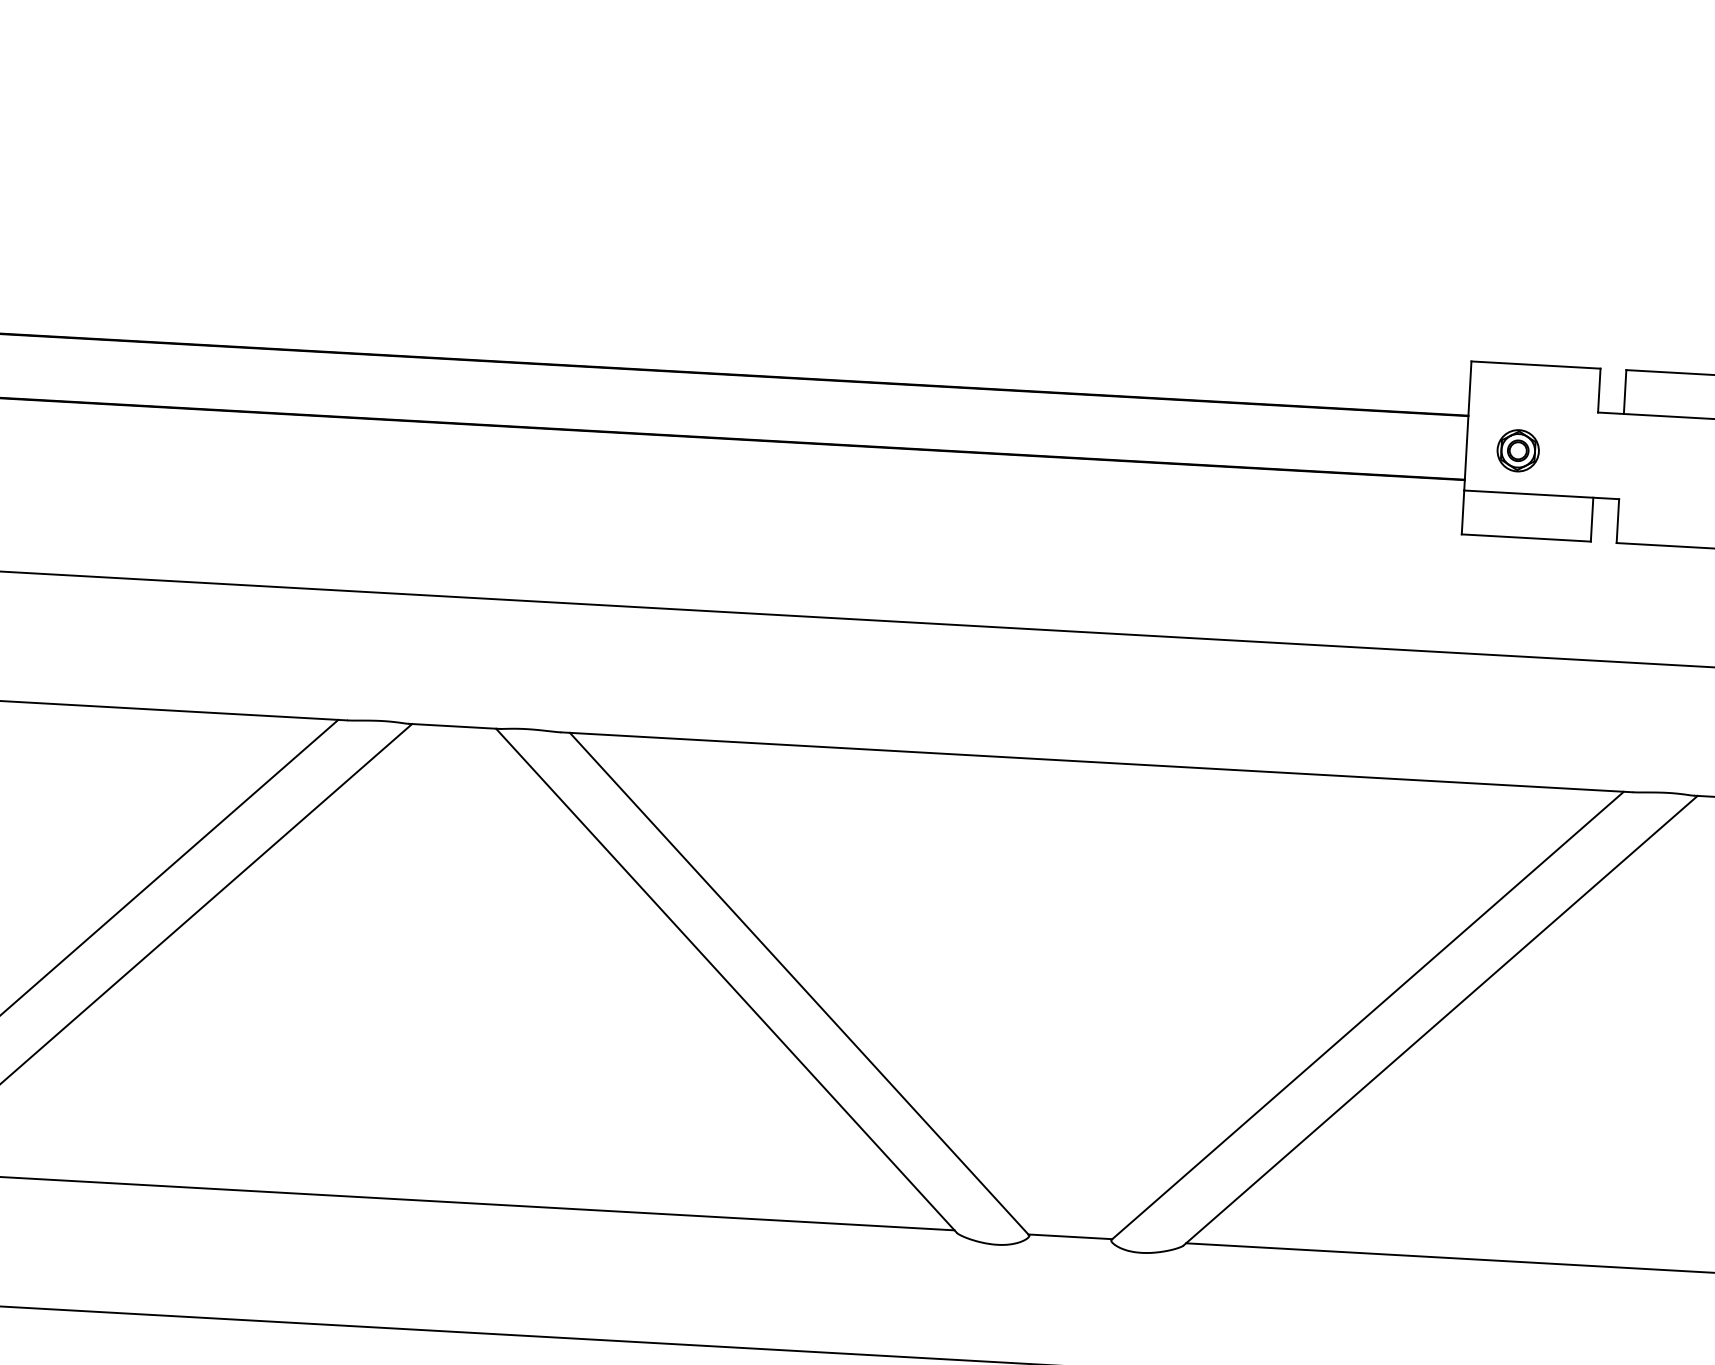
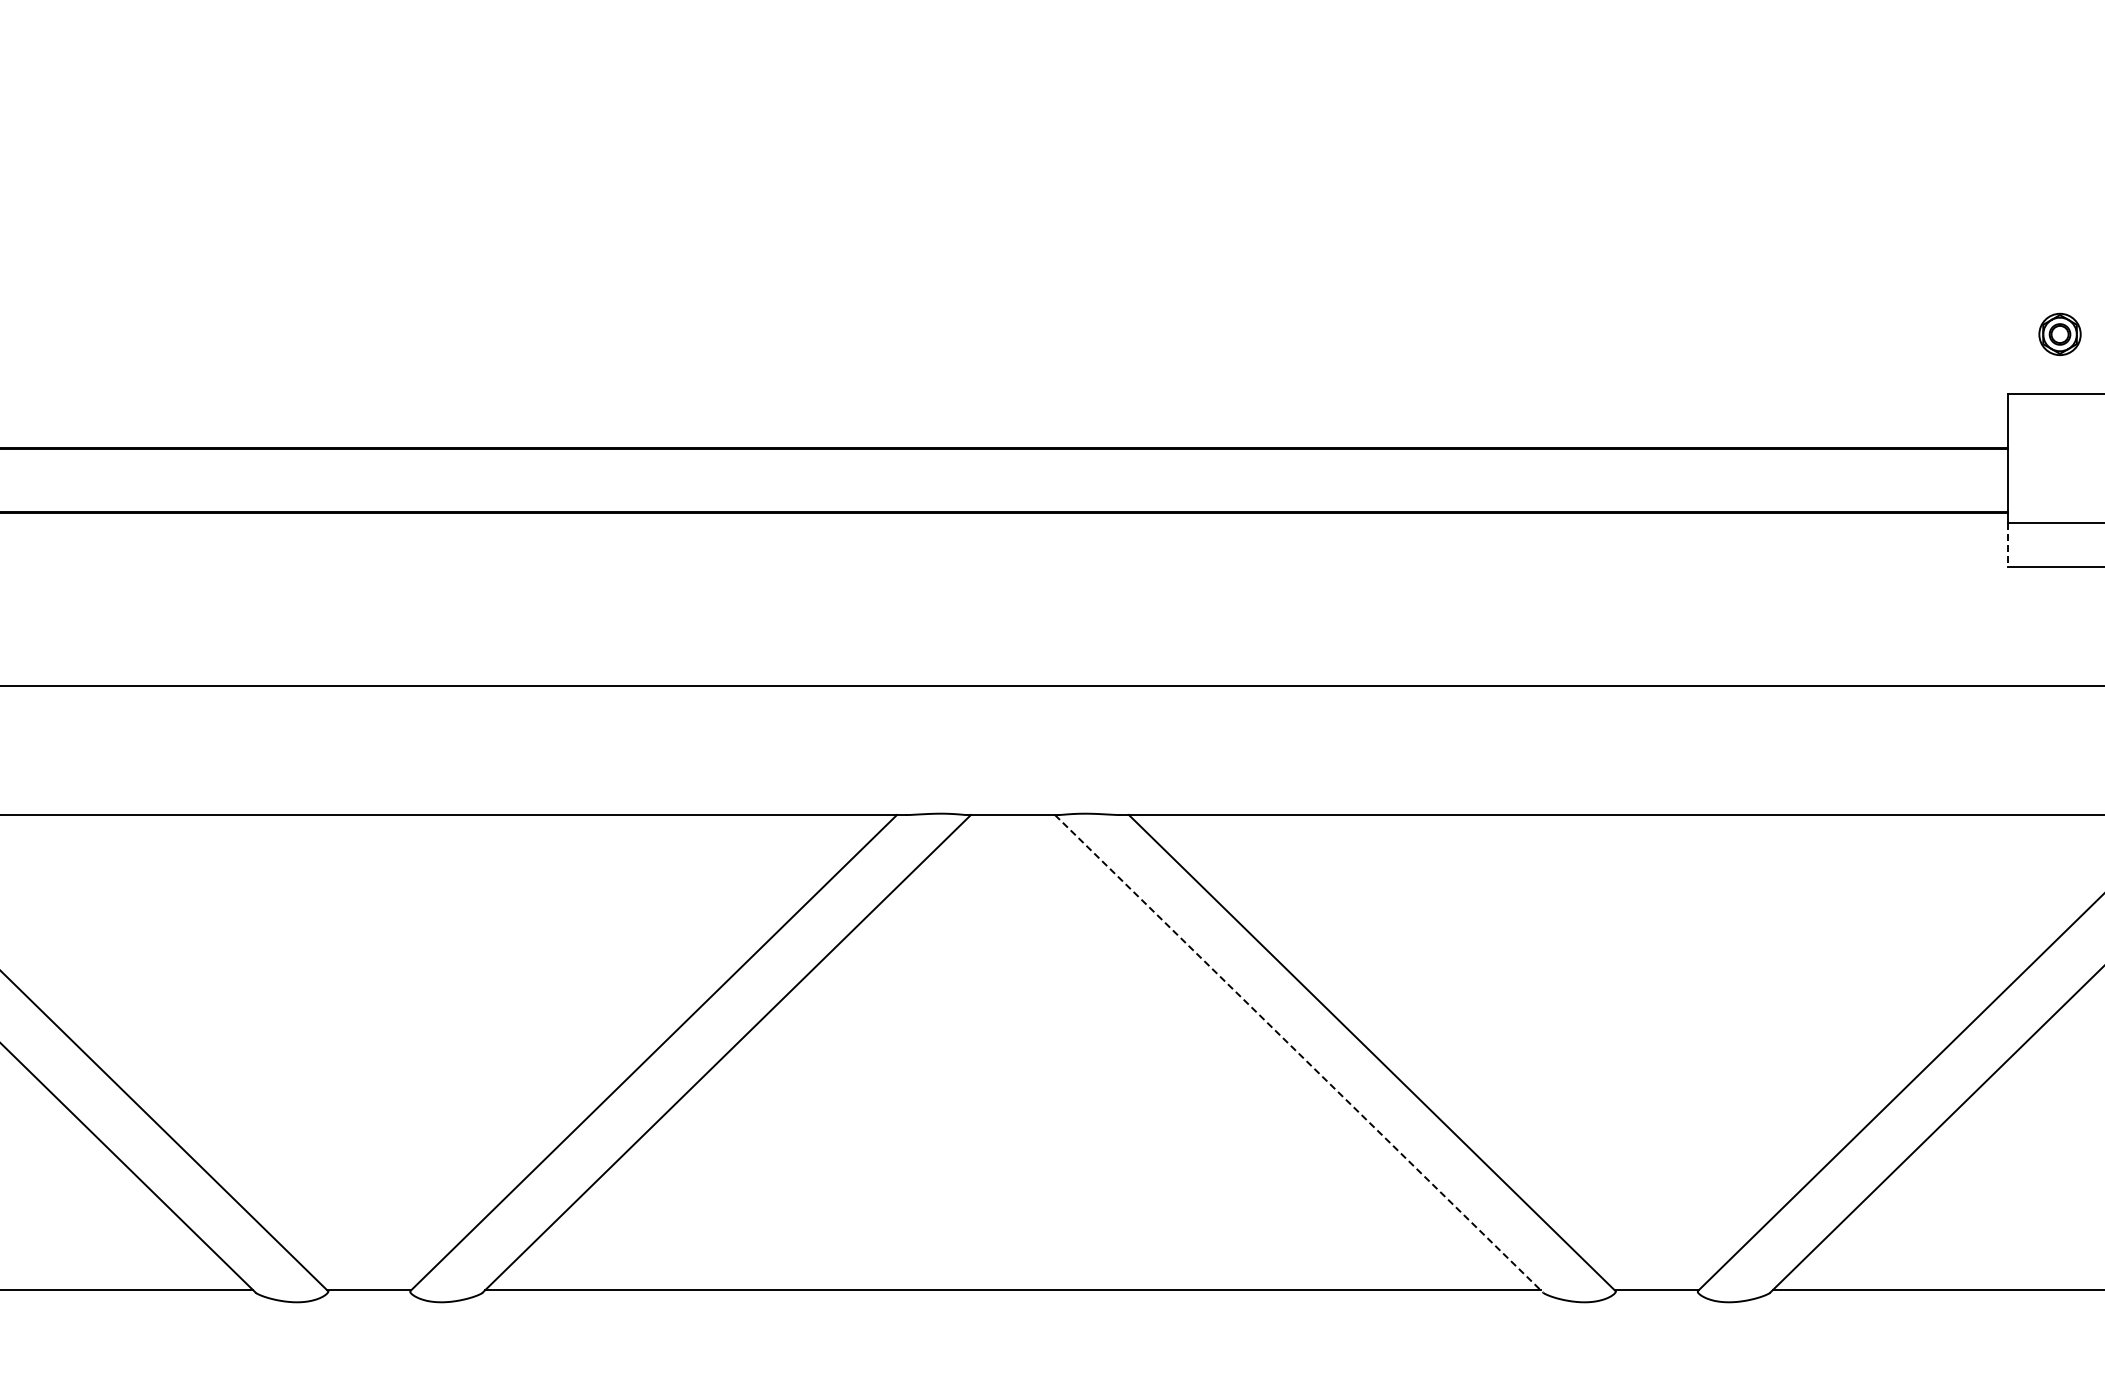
part: (1517, 449) -> (2059, 333), moved
line: (1463, 512) -> (2008, 545), solid -> dashed
line: (726, 981) -> (1299, 1054), solid -> dashed

